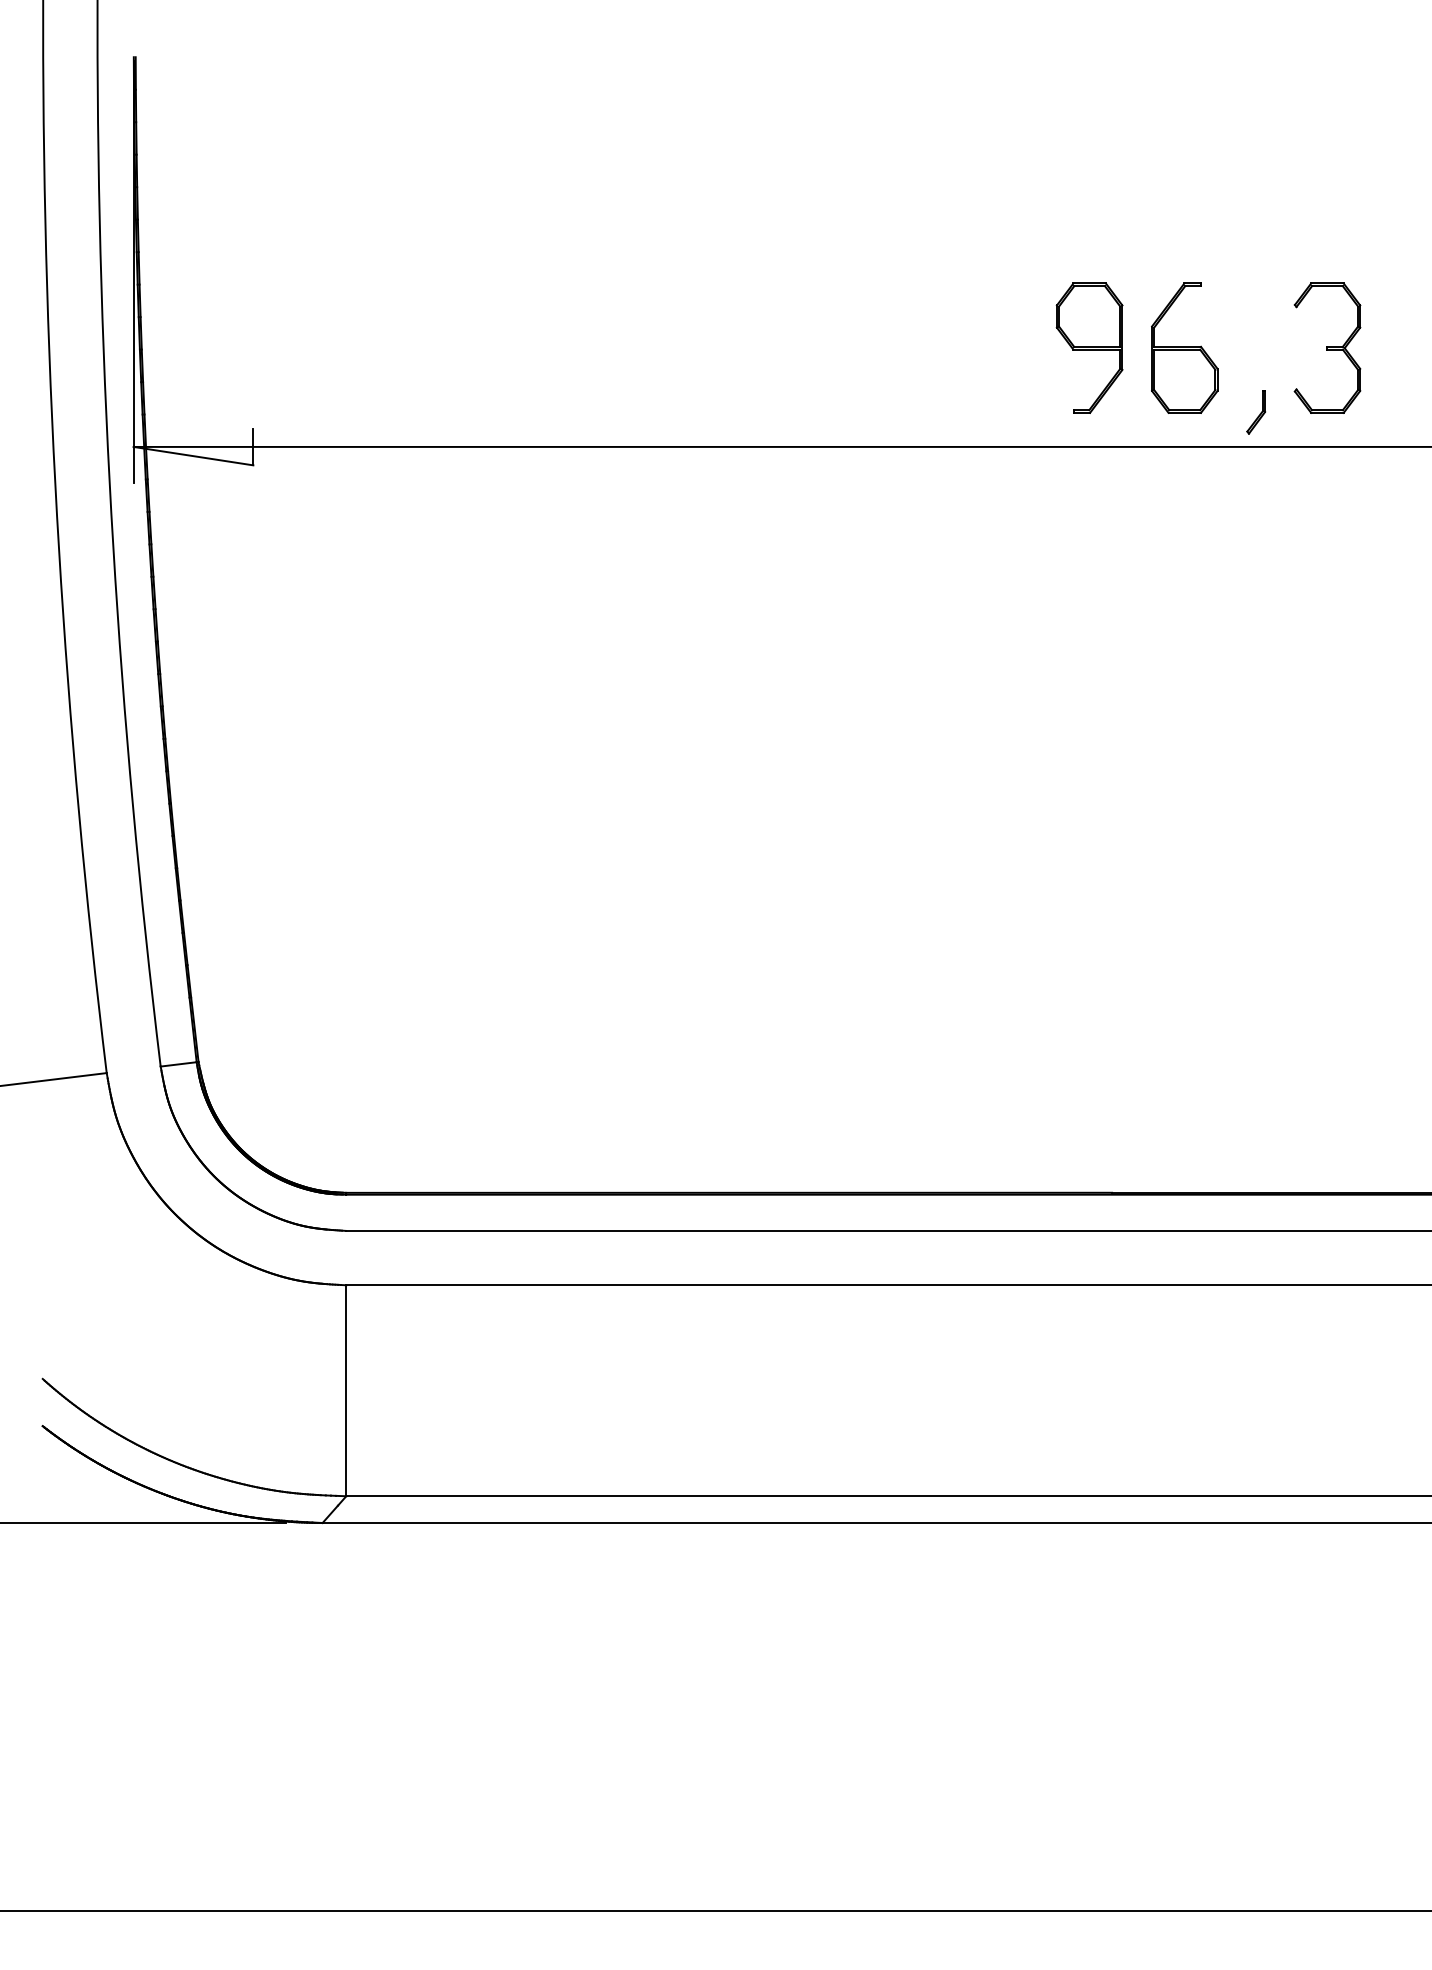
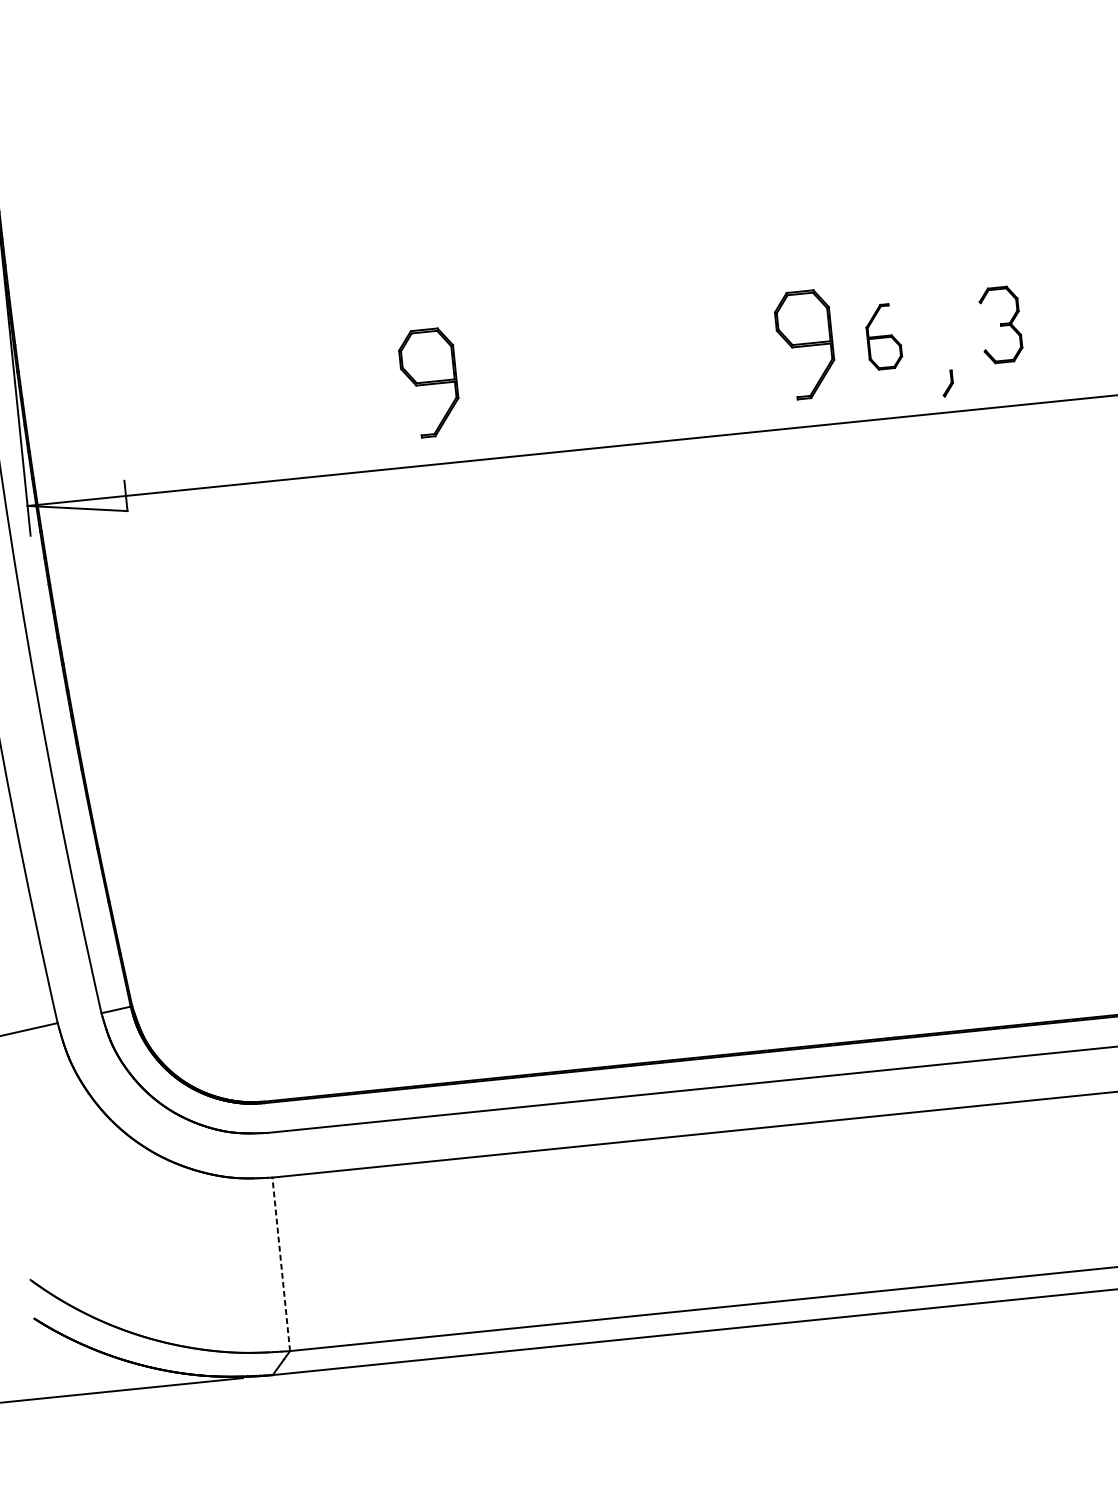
part: (632, 347) -> (429, 382), added
part: (1184, 347) -> (883, 336), size x0.6
part: (1327, 347) -> (1000, 324), size x0.7
part: (1256, 412) -> (948, 383), size x0.7
line: (346, 1390) -> (281, 1264), solid -> dashed

